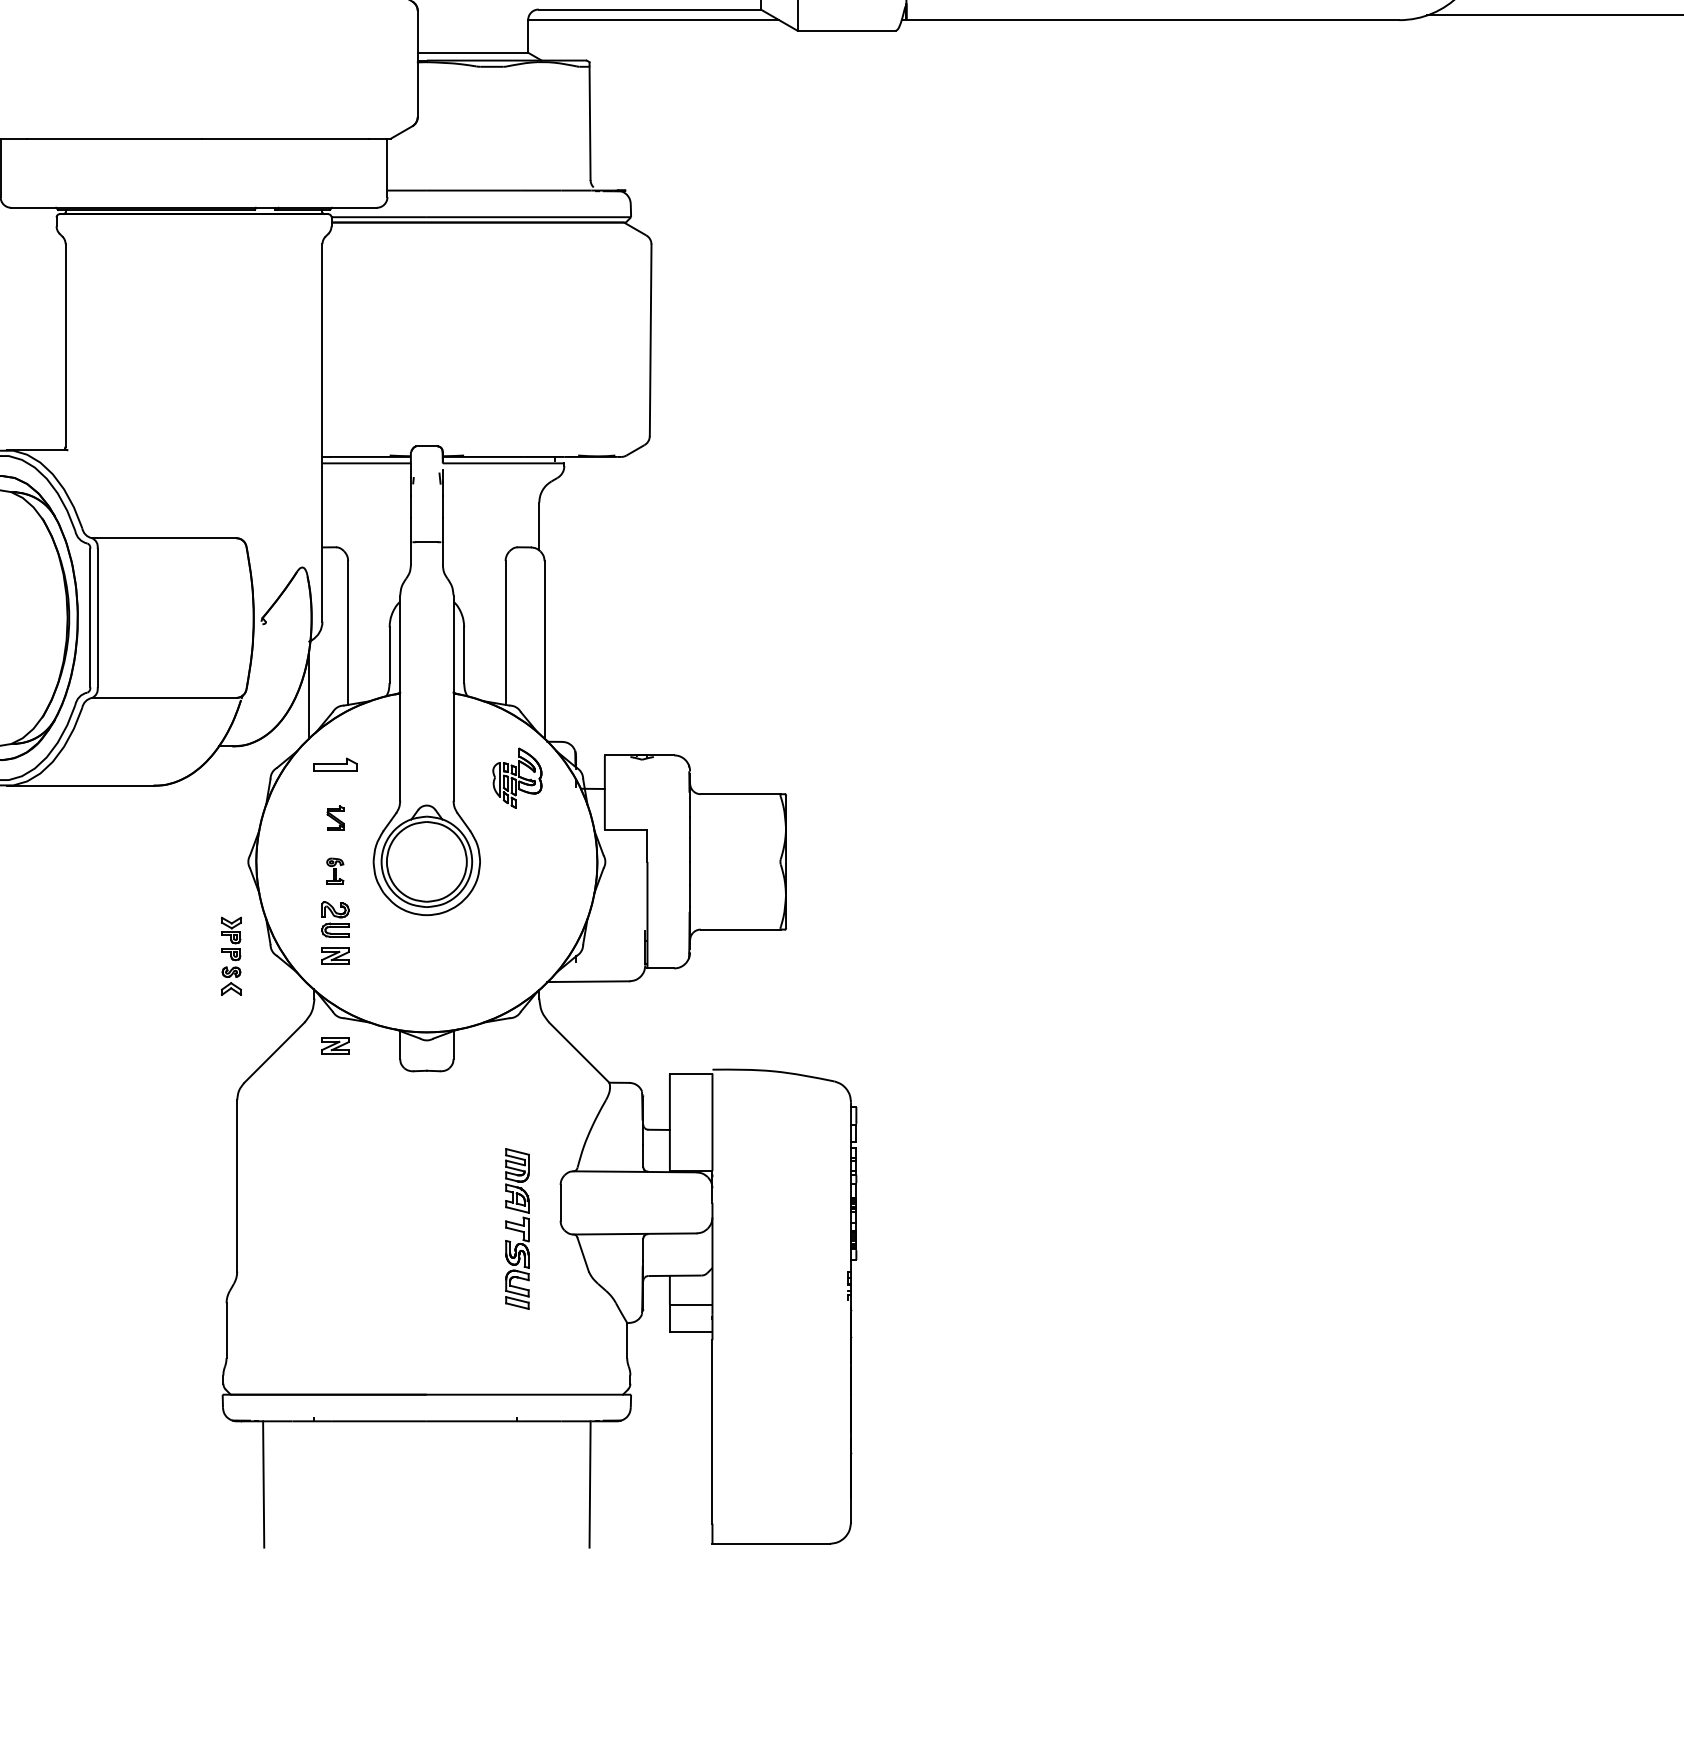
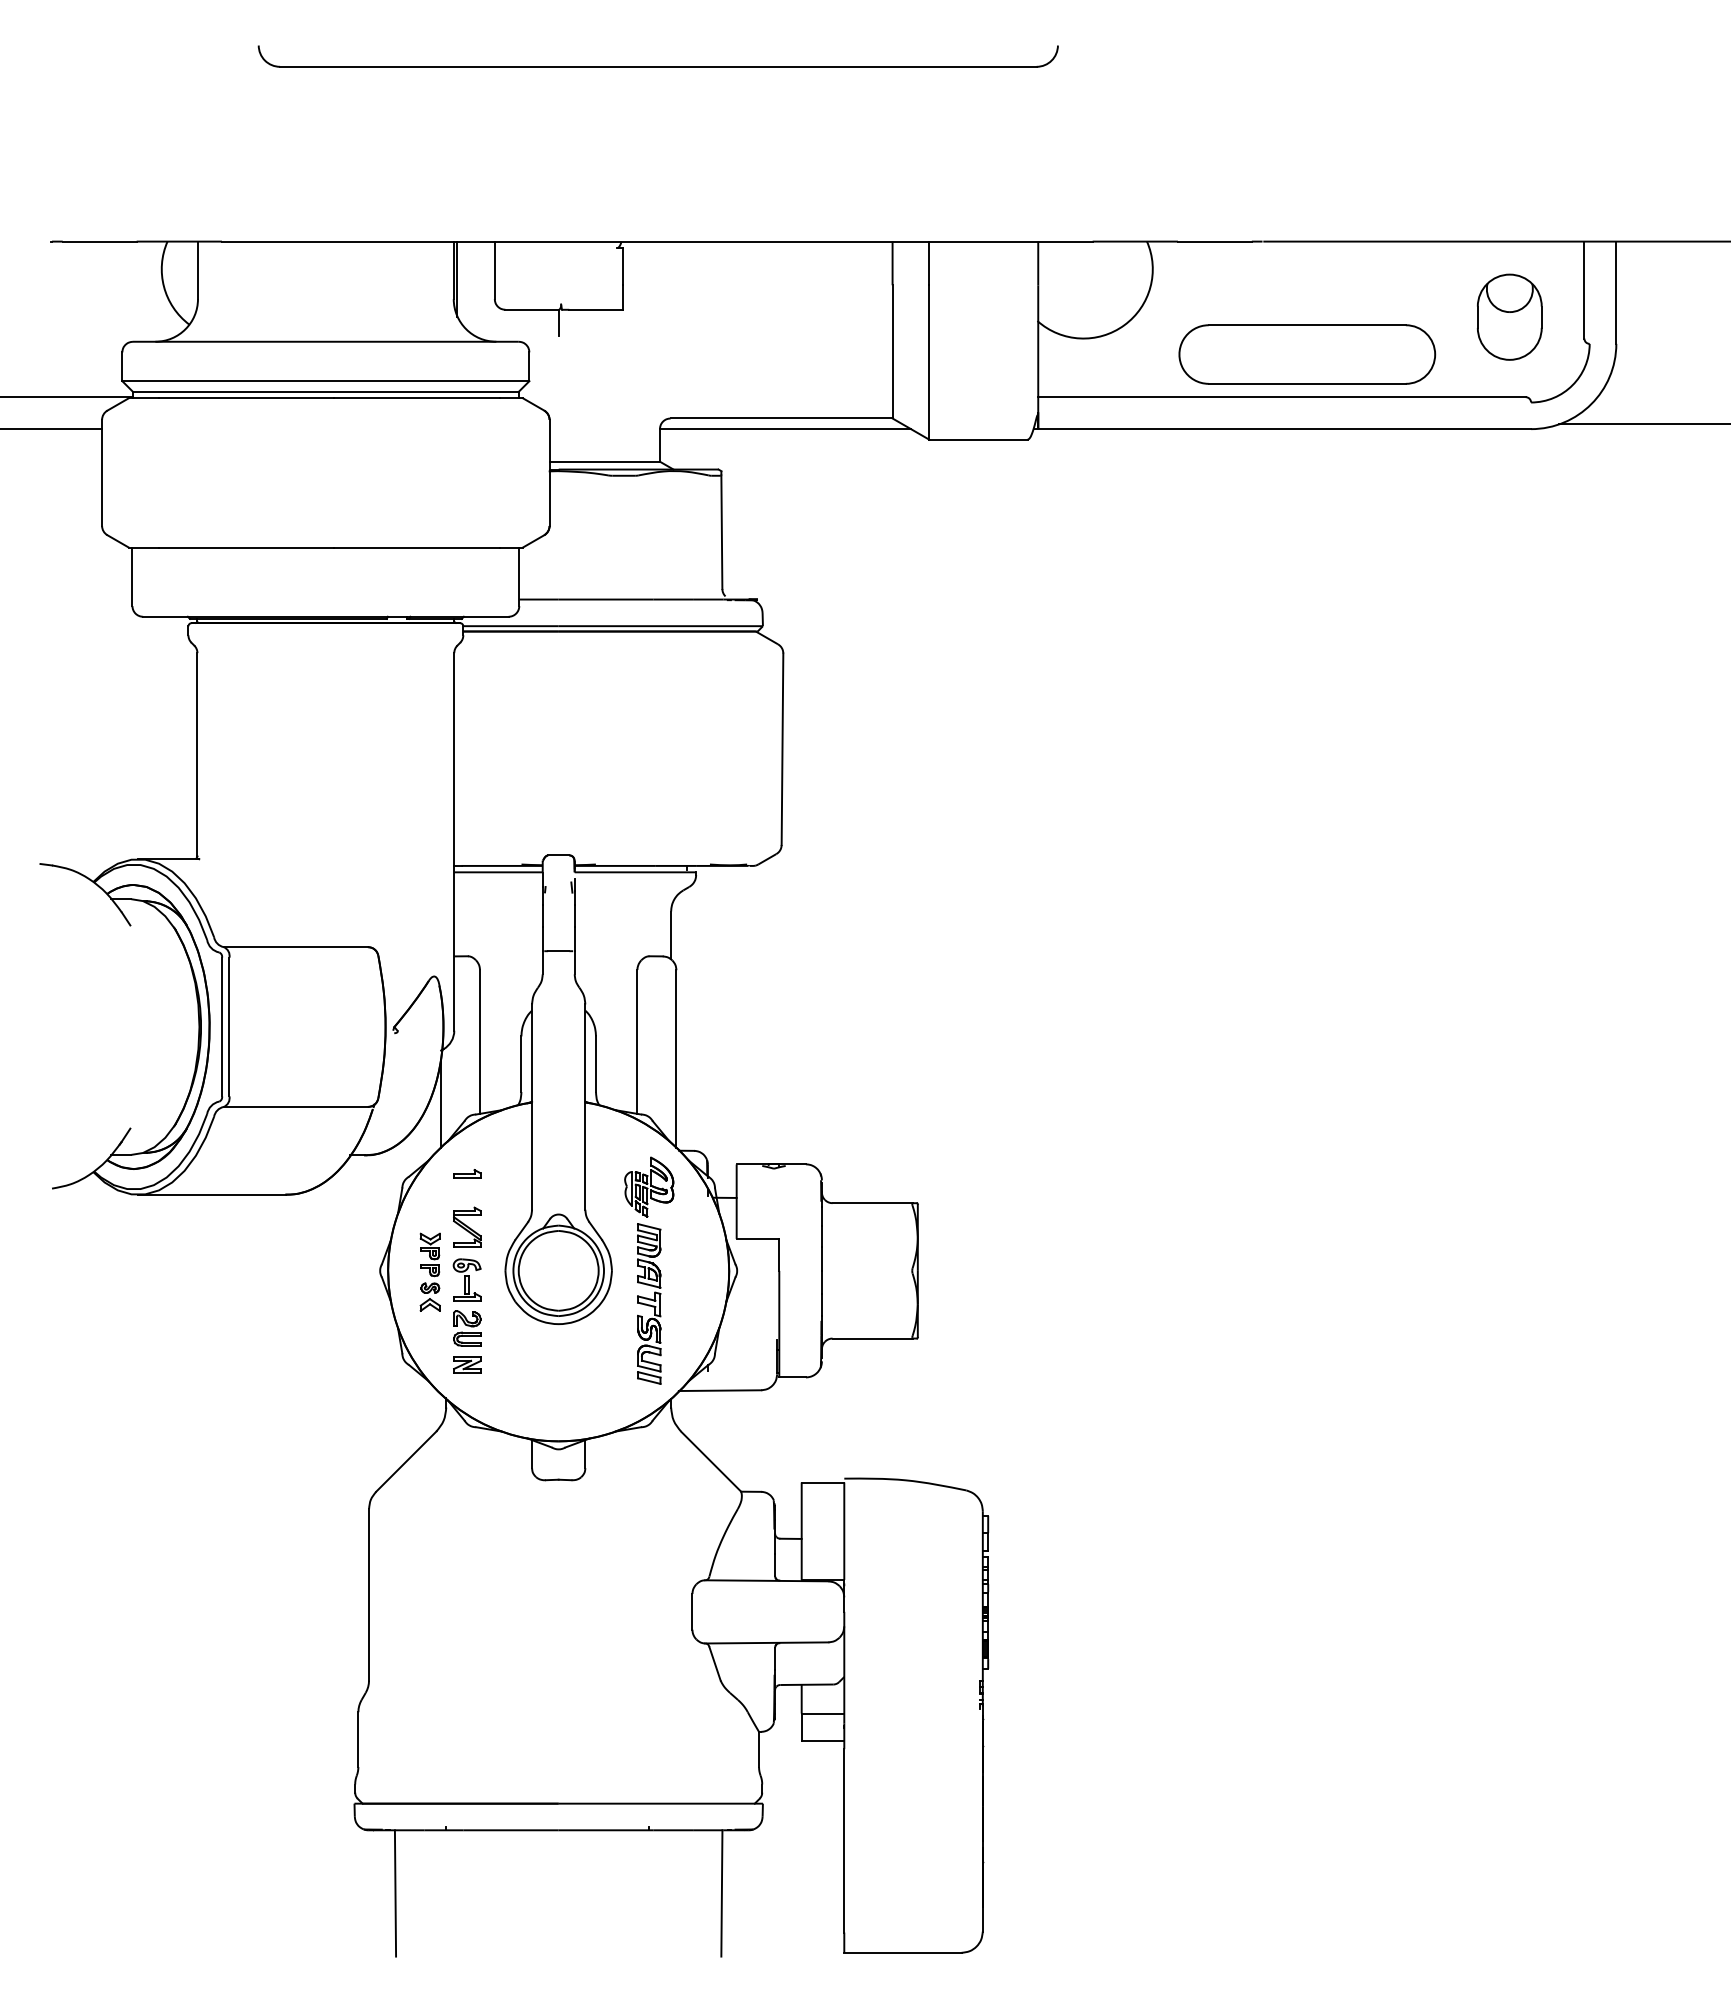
part: (335, 764) -> (467, 1173), size x0.62
part: (335, 817) -> (467, 1226), size x1.67
part: (334, 870) -> (466, 1279), size x1.67
part: (230, 955) -> (429, 1271), moved
part: (335, 1045) -> (467, 1454), removed
part: (517, 1228) -> (649, 1303), moved

